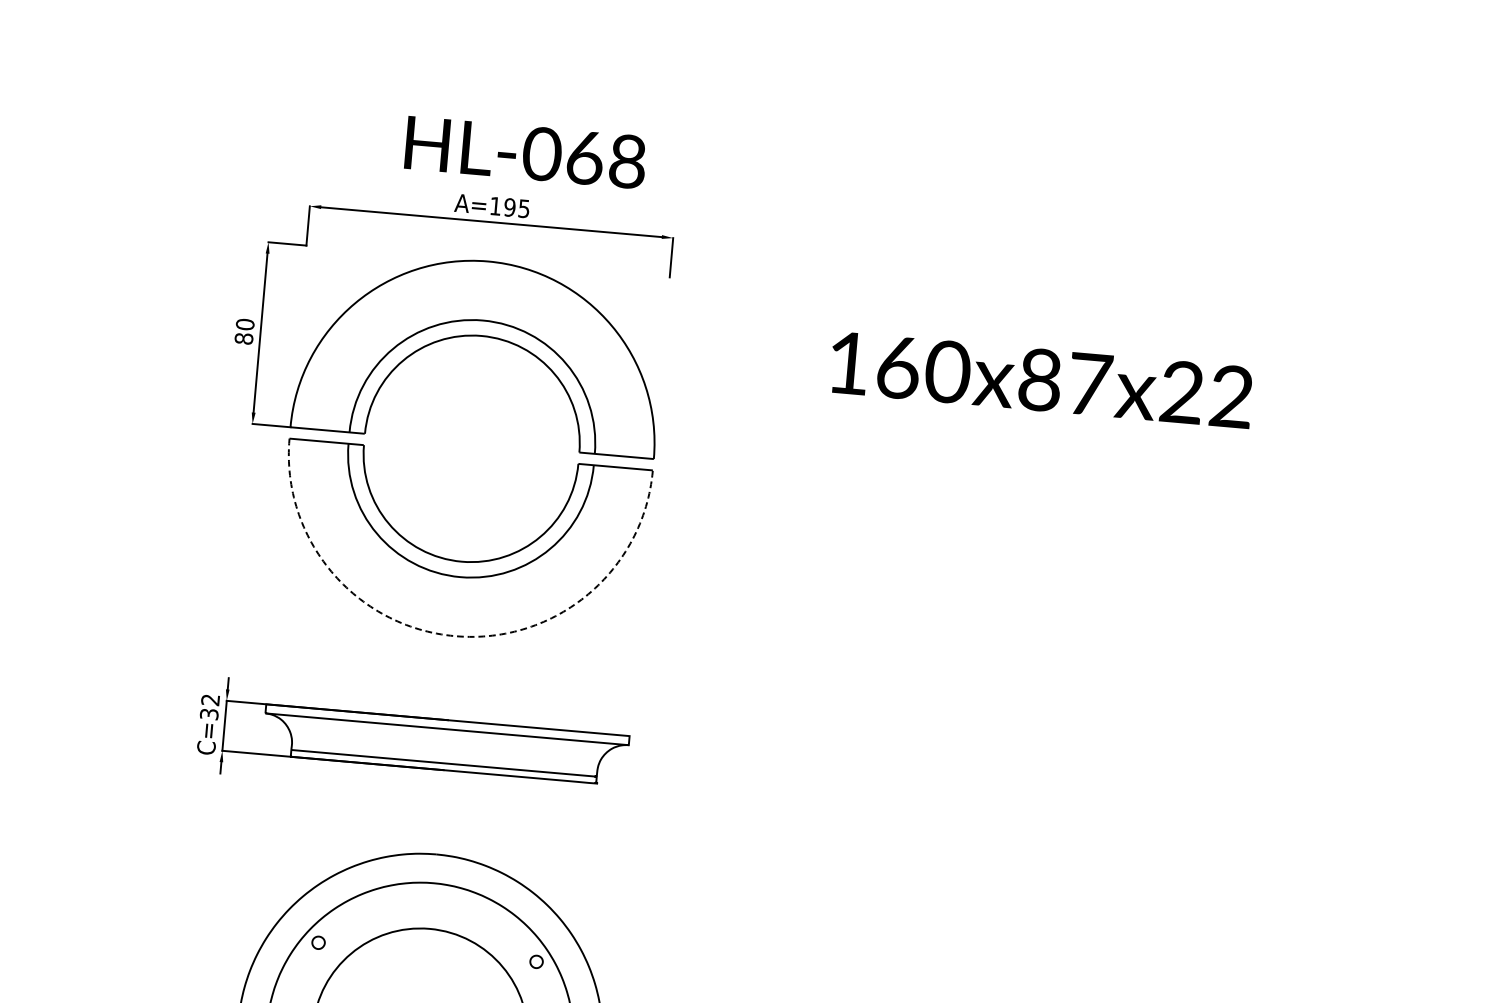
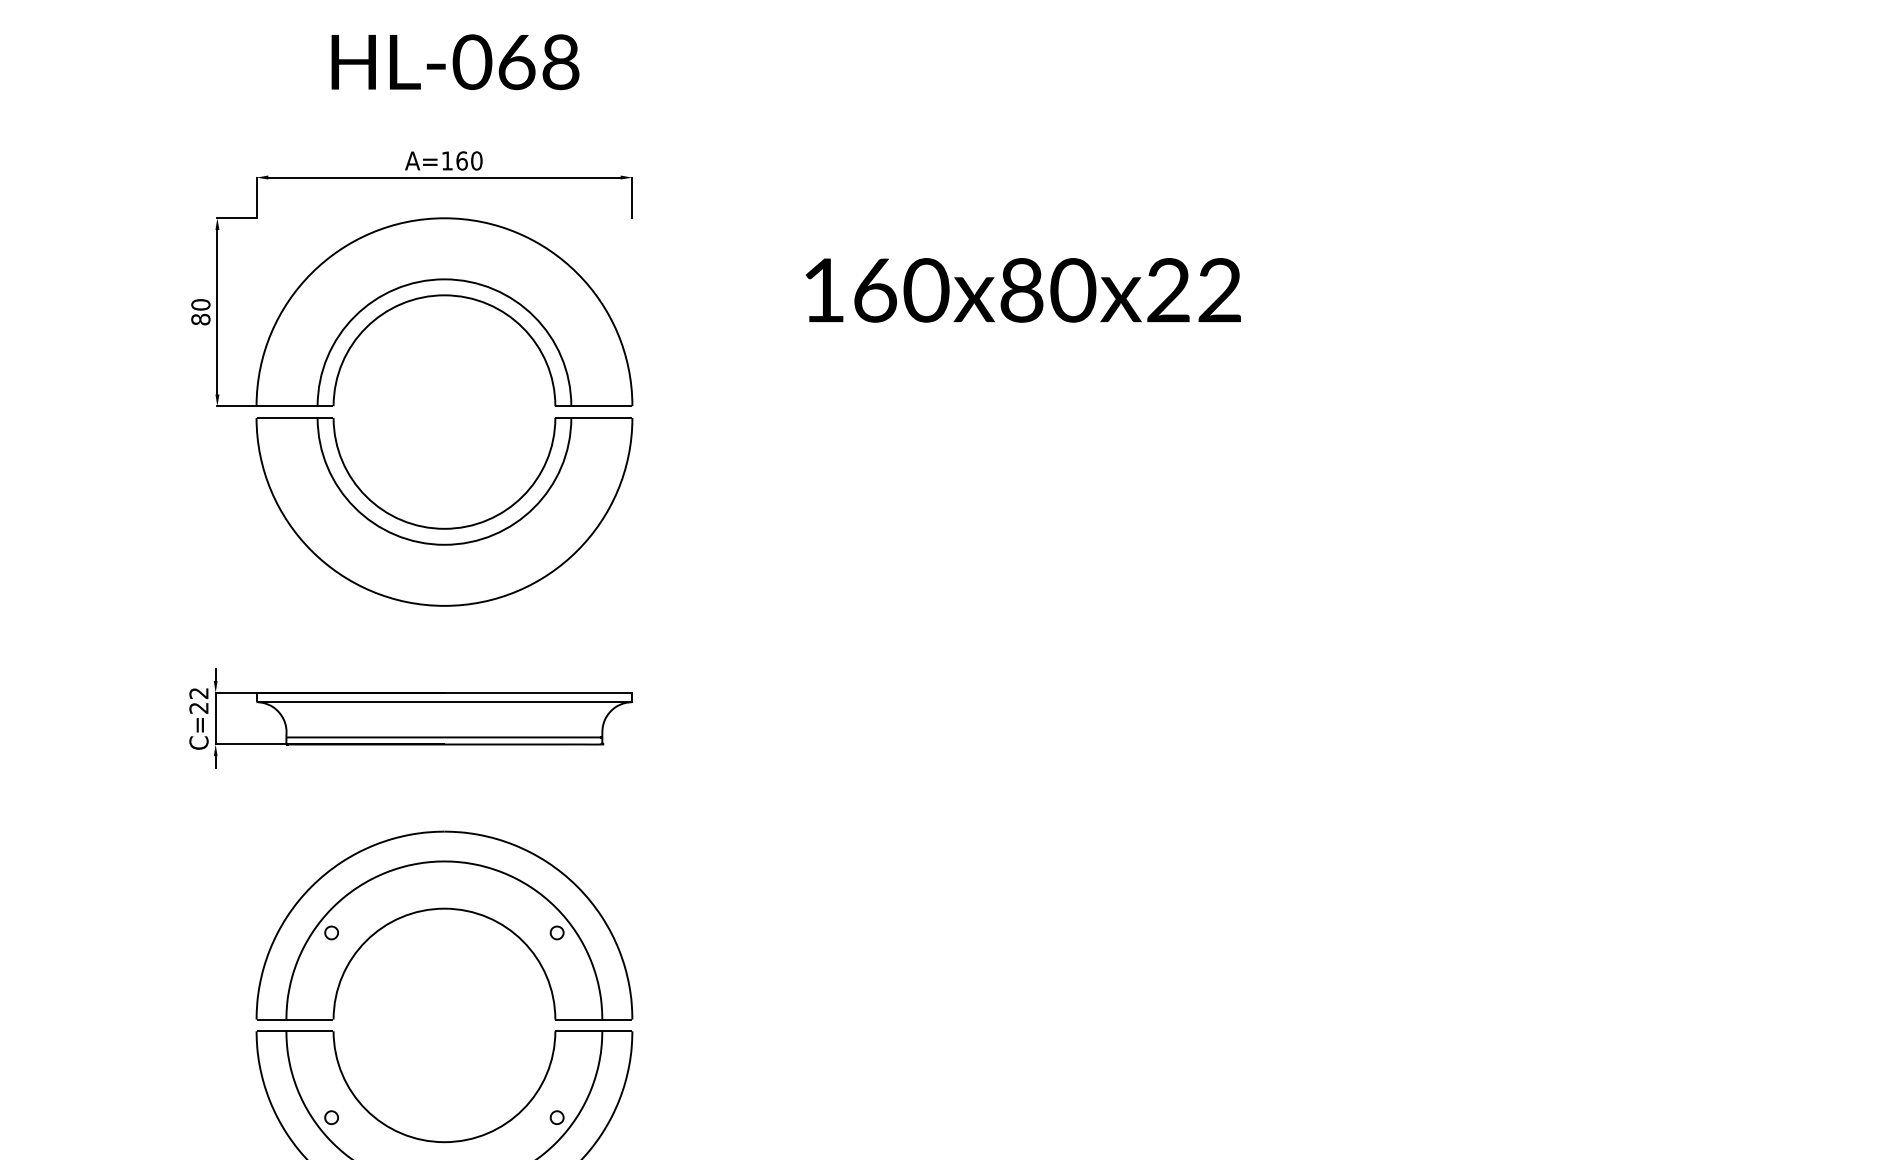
text: (525, 152) -> (455, 62), moved
text: (517, 207) -> (469, 160), A=195 -> A=160
text: (1090, 384) -> (1073, 290), 160x87x22 -> 160x80x22
arc: (455, 635) -> (444, 605), dashed -> solid
text: (208, 713) -> (198, 707), C=32 -> C=22

